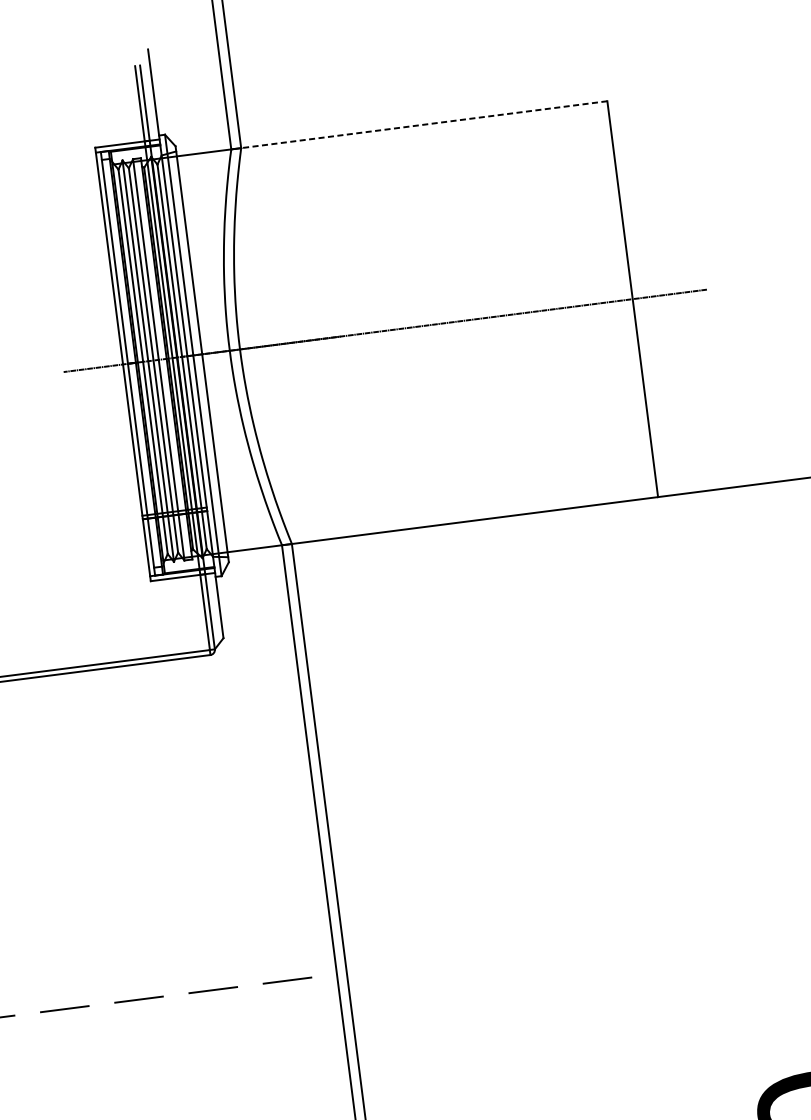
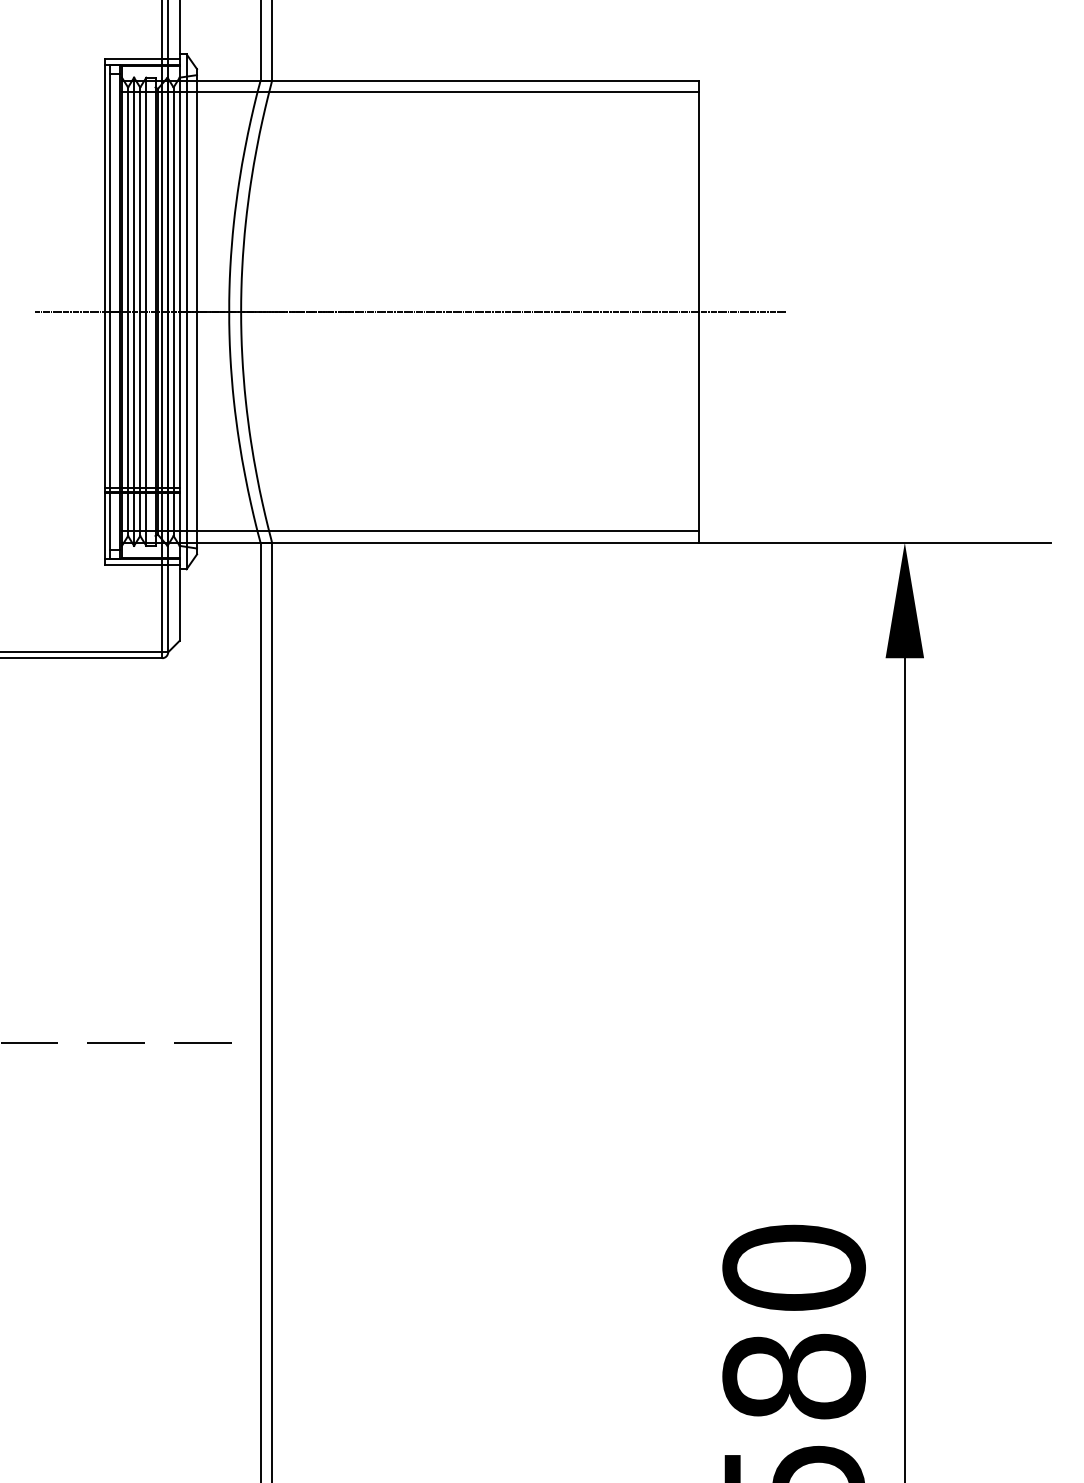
line: (424, 124) -> (485, 80), dashed -> solid
line: (361, 142) -> (410, 92), added
line: (409, 519) -> (410, 531), added

